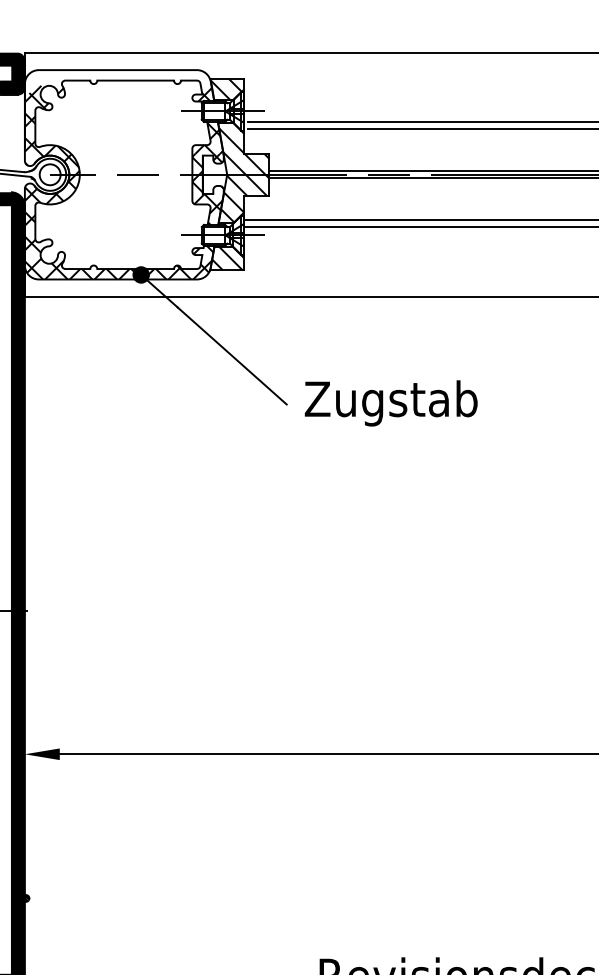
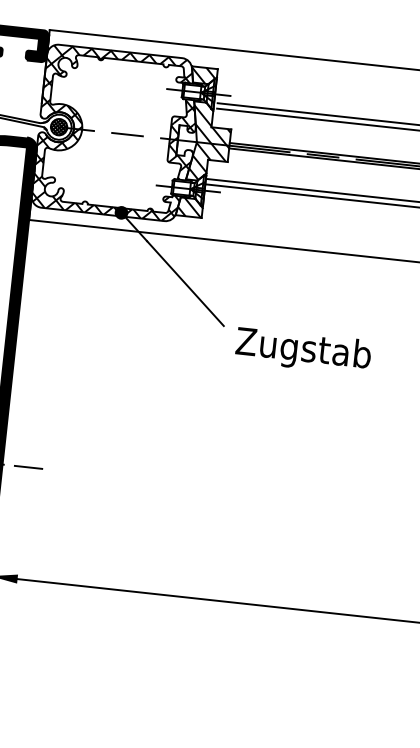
hatch: (113, 81) -> (116, 59), added
hatch: (49, 174) -> (58, 126), added
text: (390, 403) -> (302, 351), moved
line: (58, 610) -> (28, 467), added

